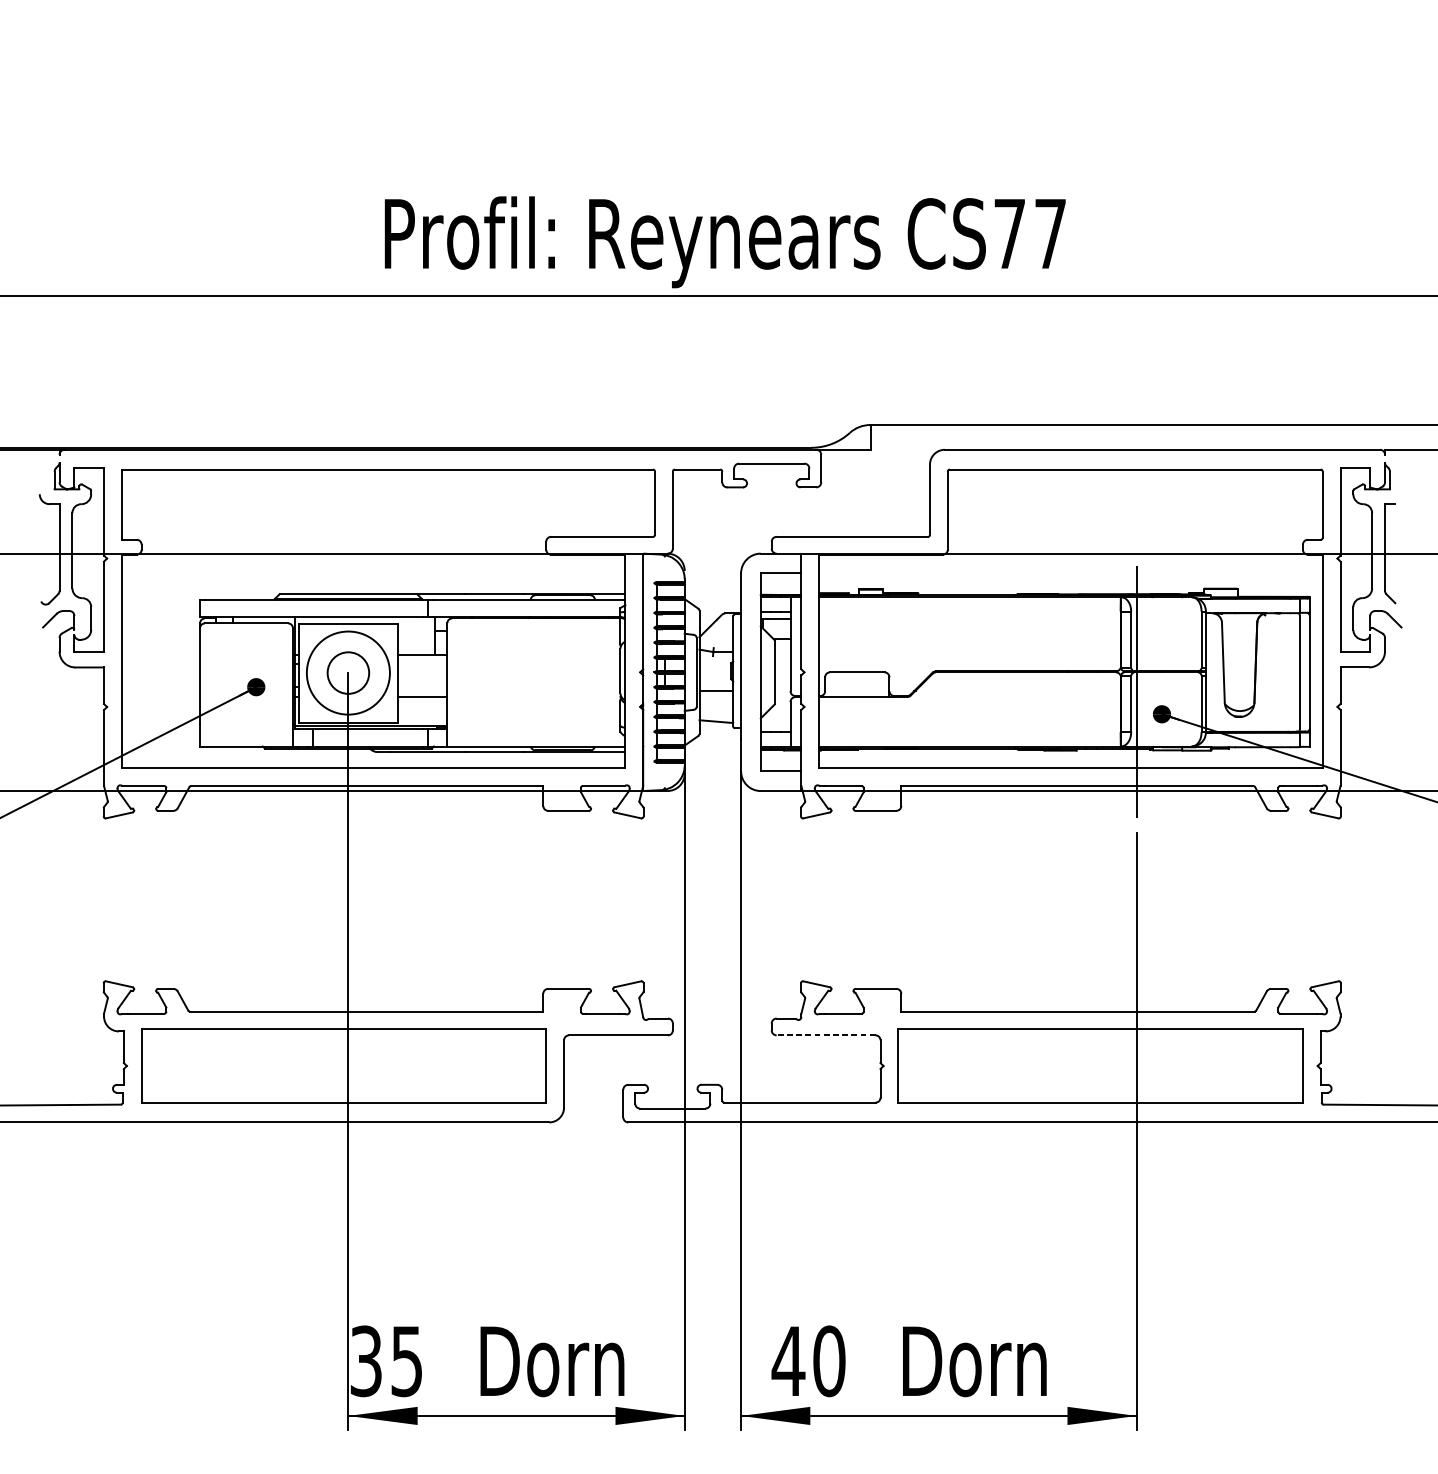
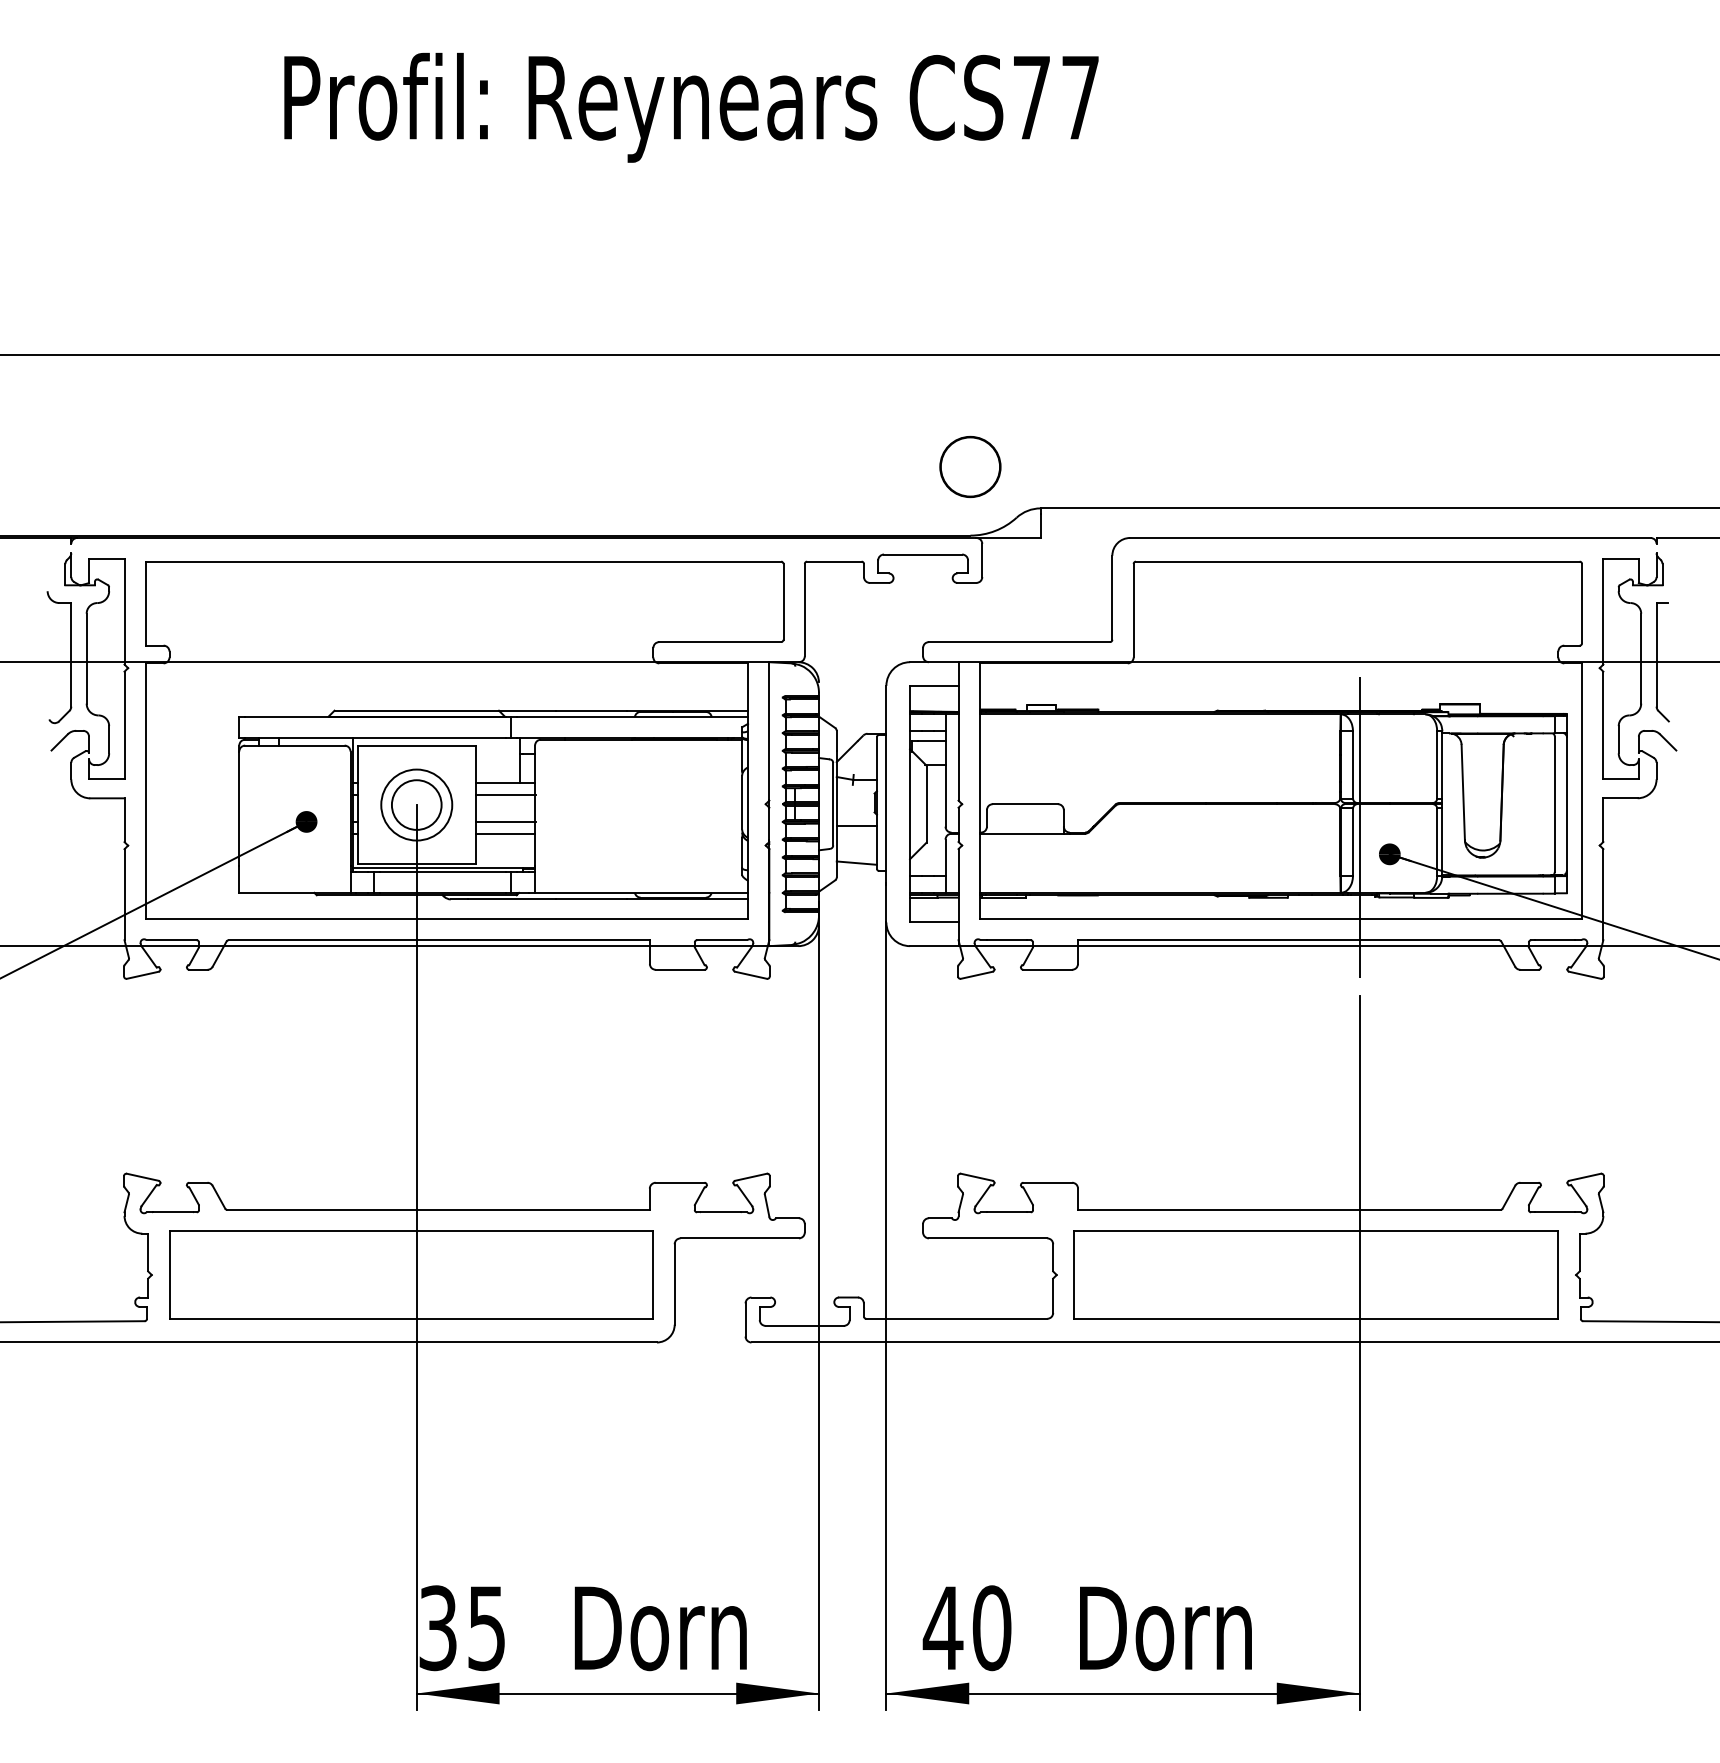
text: (725, 242) -> (691, 107), moved
part: (811, 390) -> (970, 466), added
line: (422, 664) -> (505, 794), added
circle: (348, 672) -> (416, 804), size x0.71
line: (422, 686) -> (505, 821), added
line: (825, 1035) -> (987, 1238), dashed -> solid

